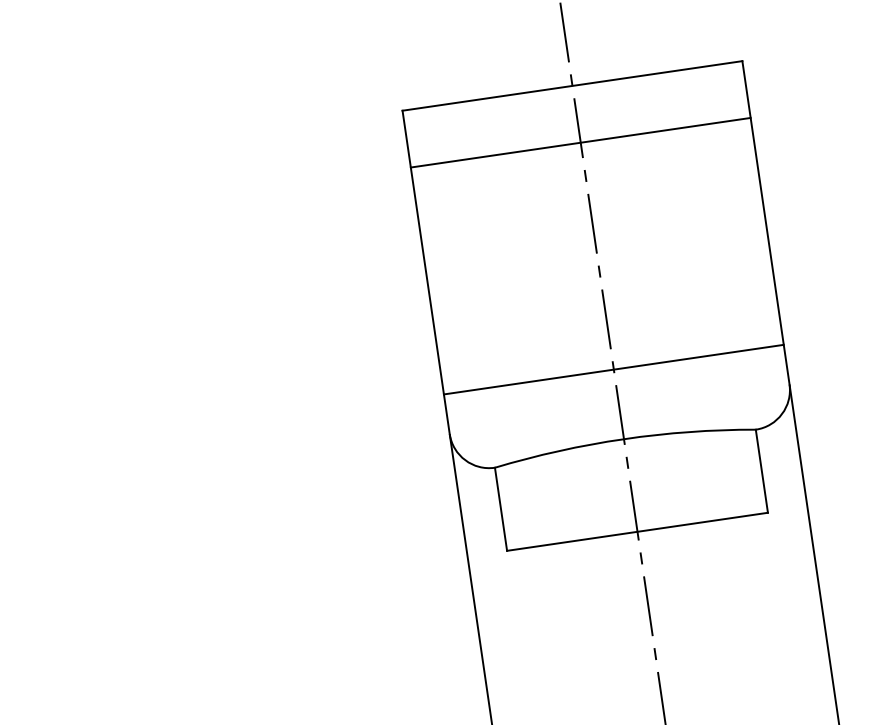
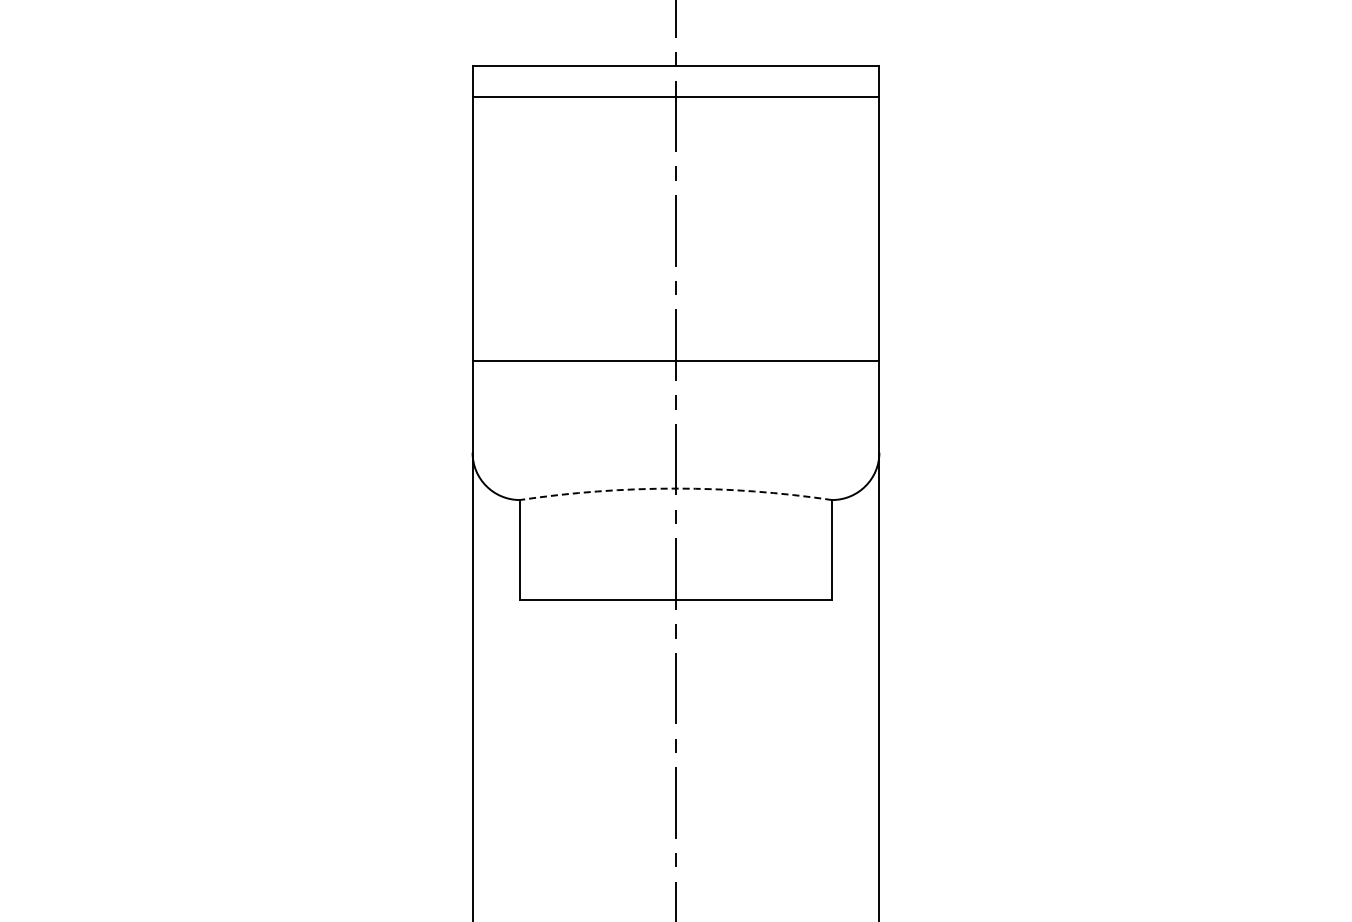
line: (580, 142) -> (675, 96), moved
line: (613, 369) -> (675, 361), moved
arc: (624, 439) -> (676, 488), solid -> dashed

